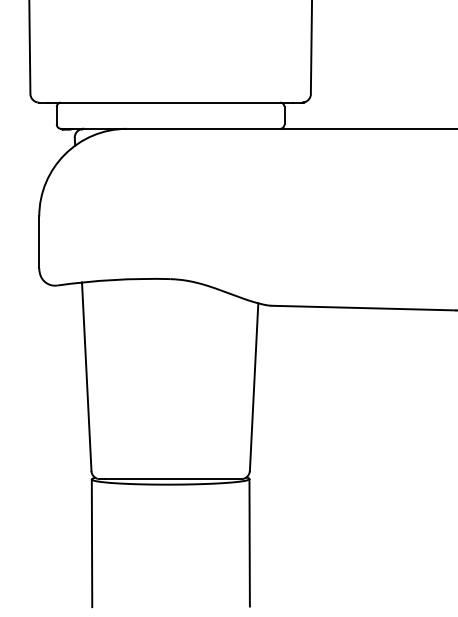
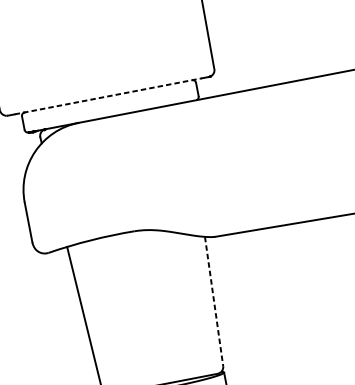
line: (170, 102) -> (108, 96), solid -> dashed
line: (254, 387) -> (214, 301), solid -> dashed

